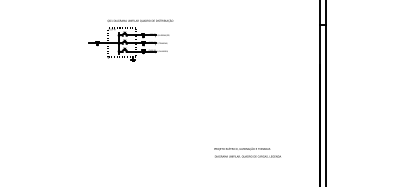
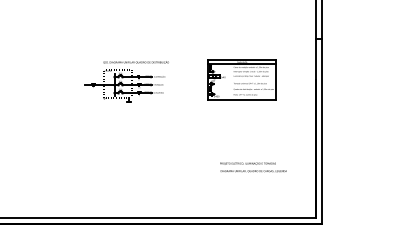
part: (130, 39) -> (126, 81), moved
part: (245, 64) -> (241, 79), added
text: (247, 152) -> (253, 167), moved

